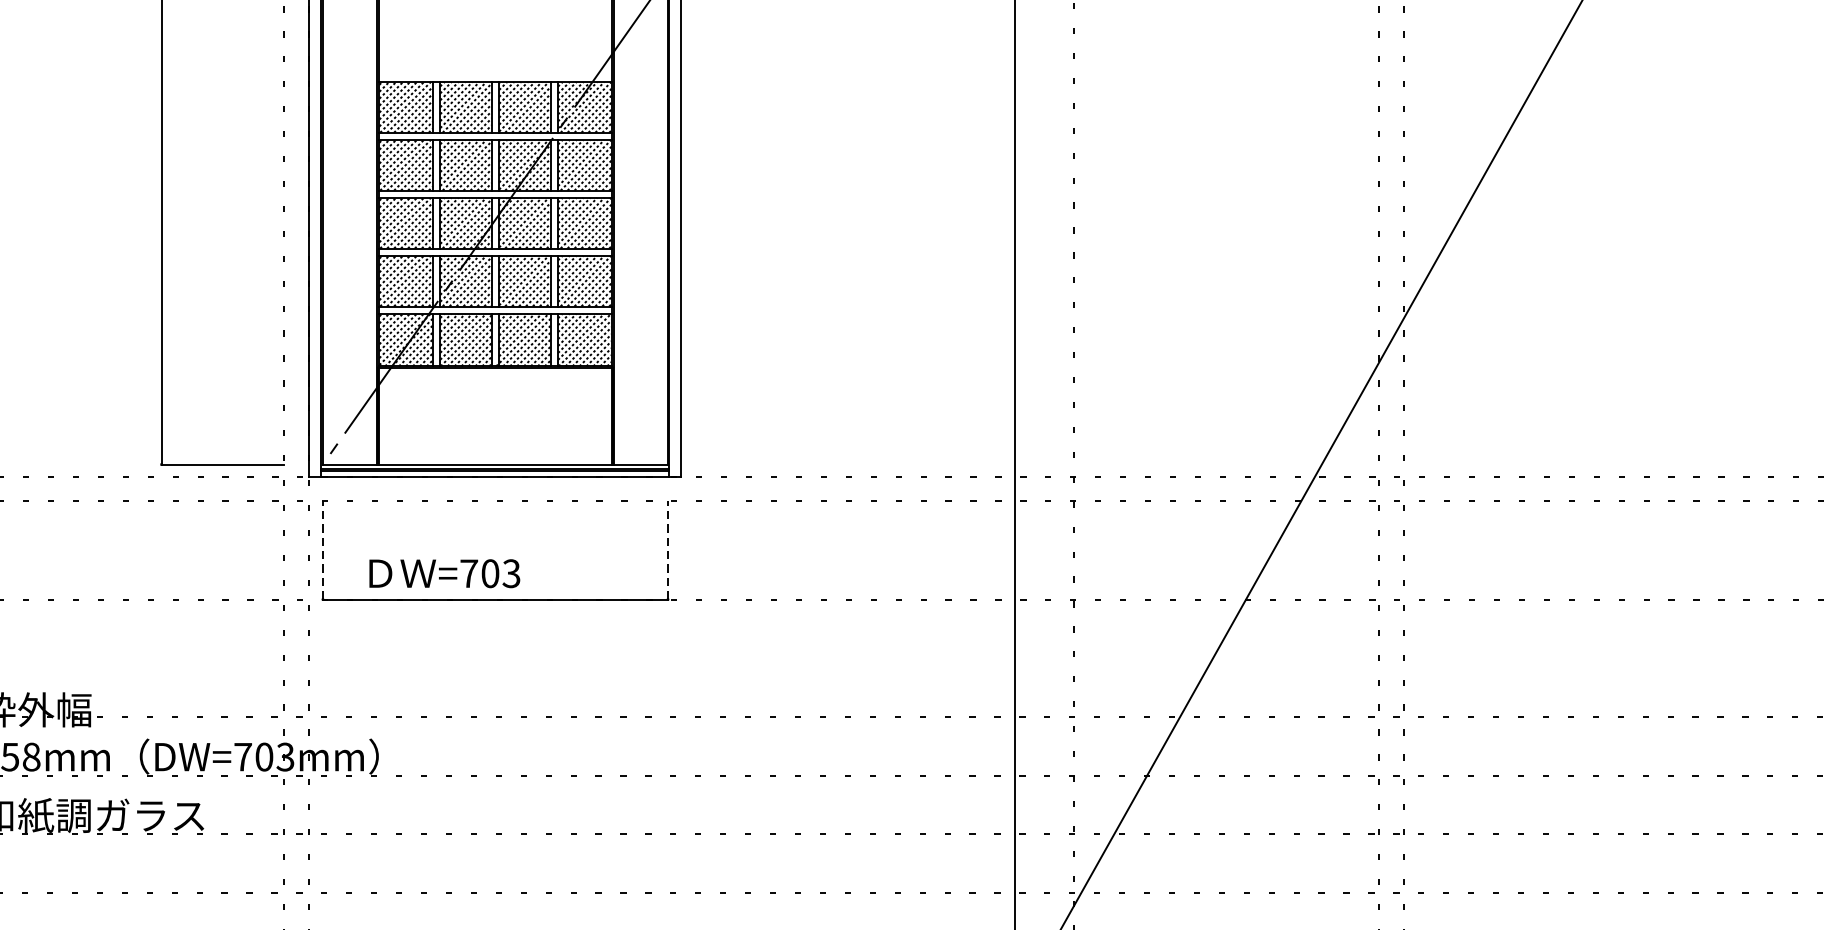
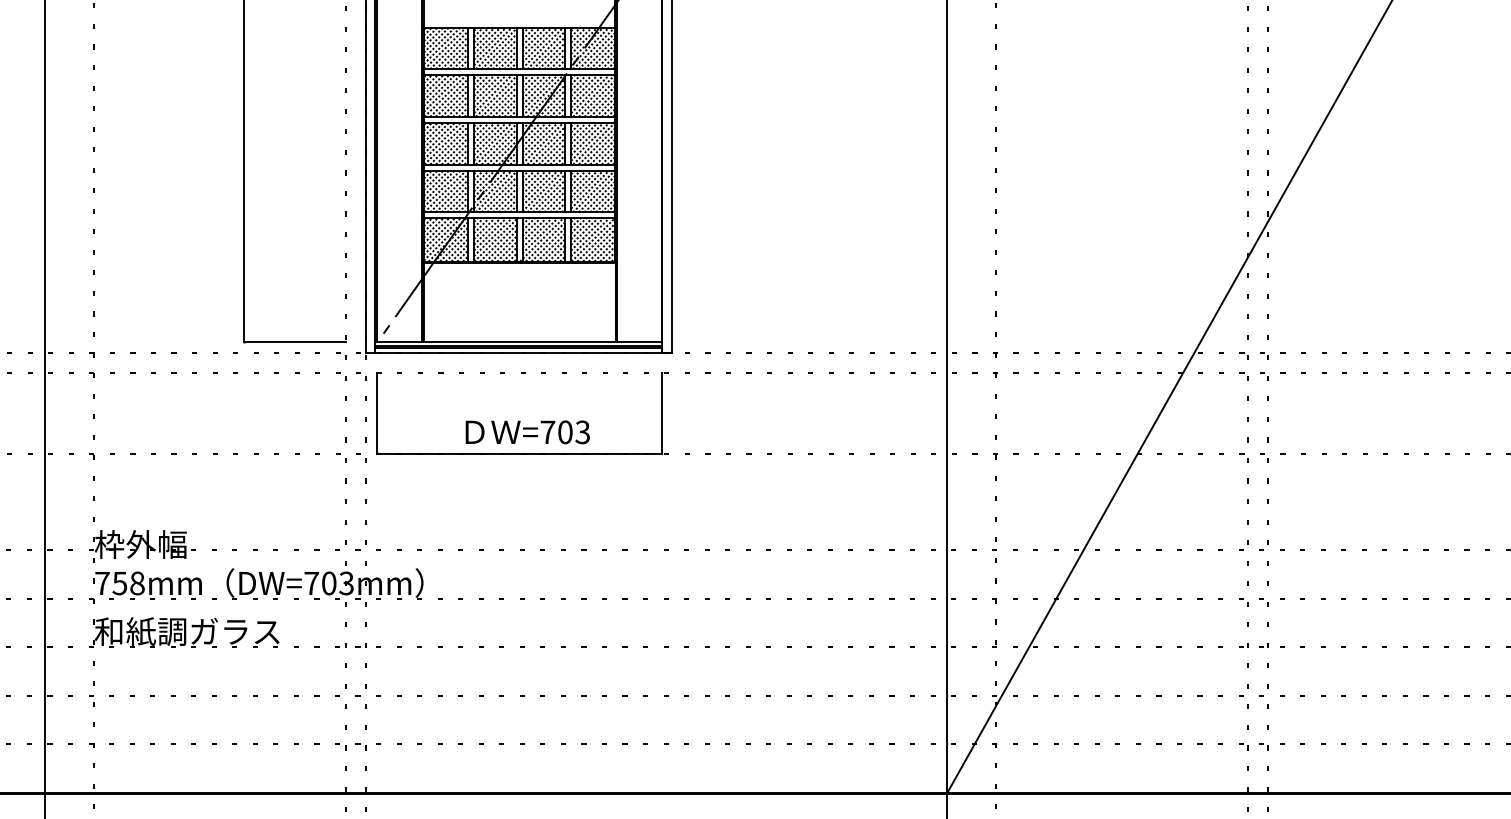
line: (323, 549) -> (377, 412), dashed -> solid
line: (667, 549) -> (661, 412), dashed -> solid
text: (444, 573) -> (527, 432), moved

